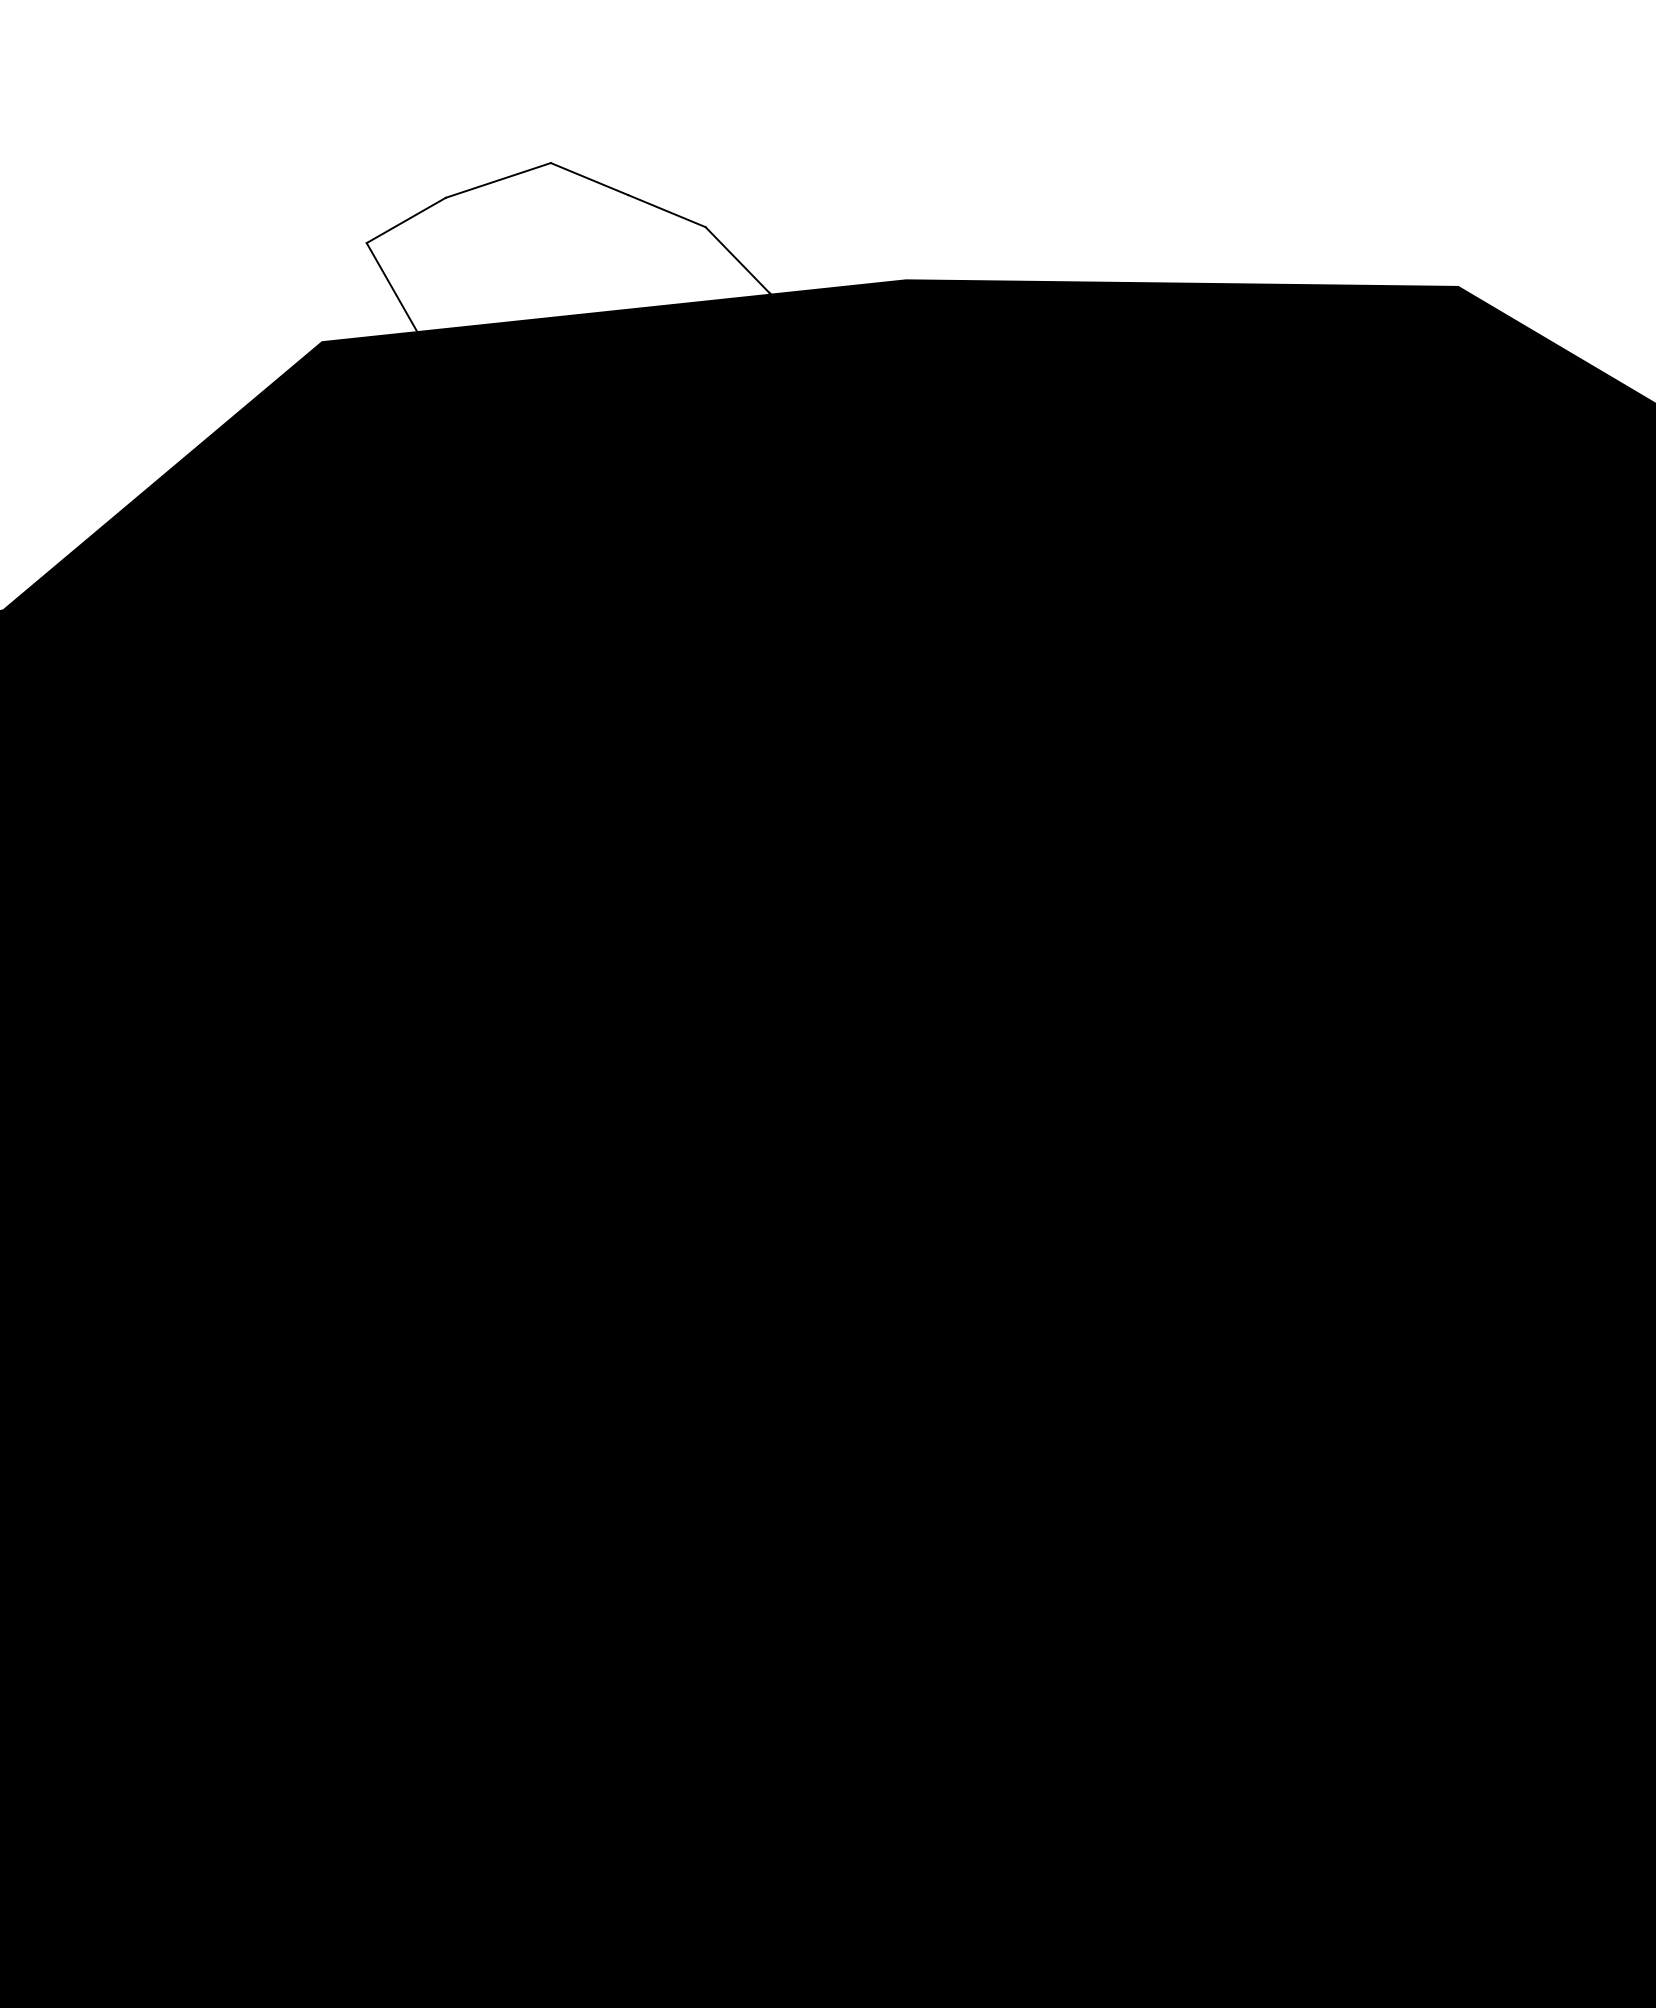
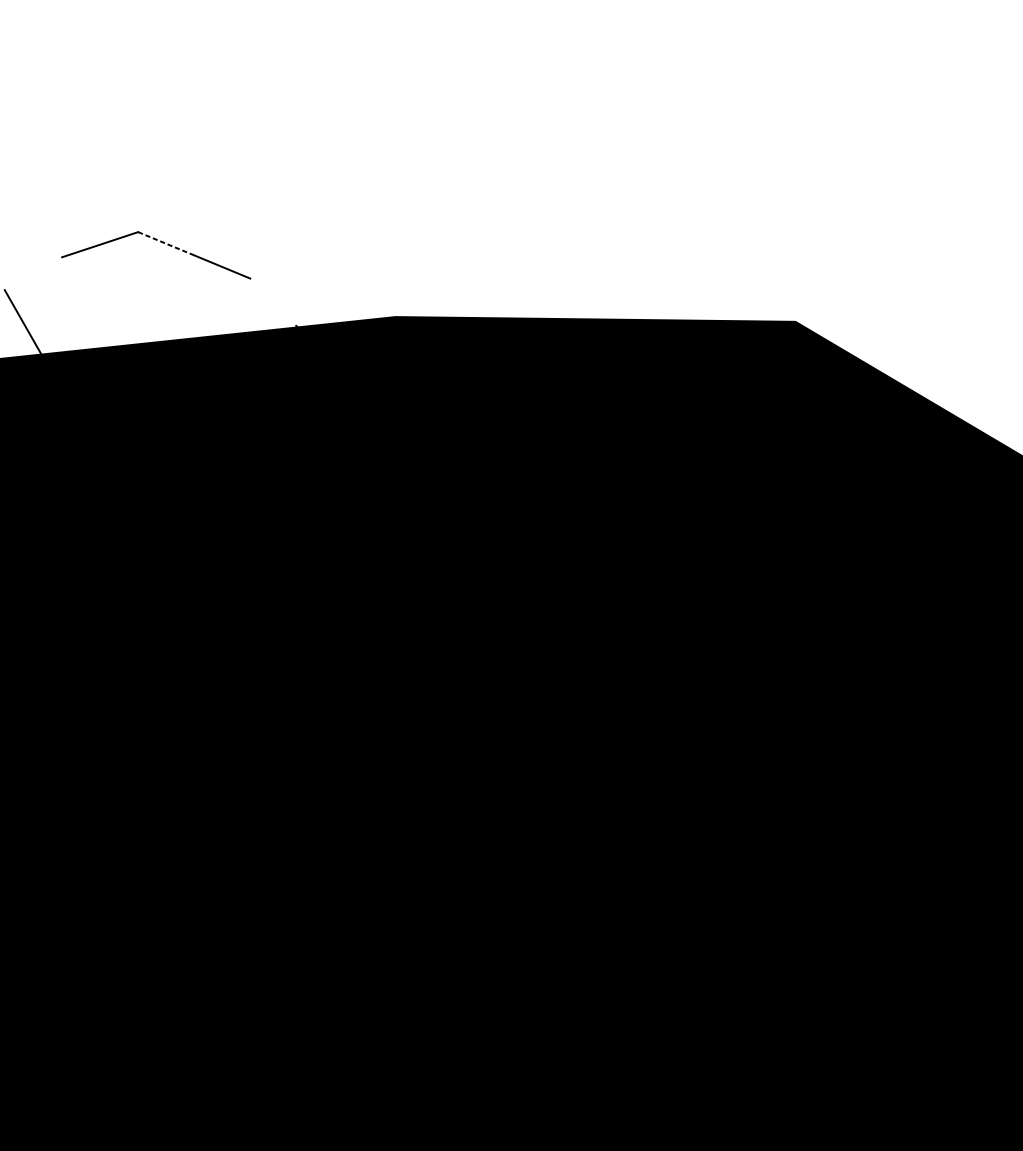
line: (589, 179) -> (166, 244), solid -> dashed
line: (405, 220) -> (32, 273), removed
line: (737, 259) -> (273, 301), removed

